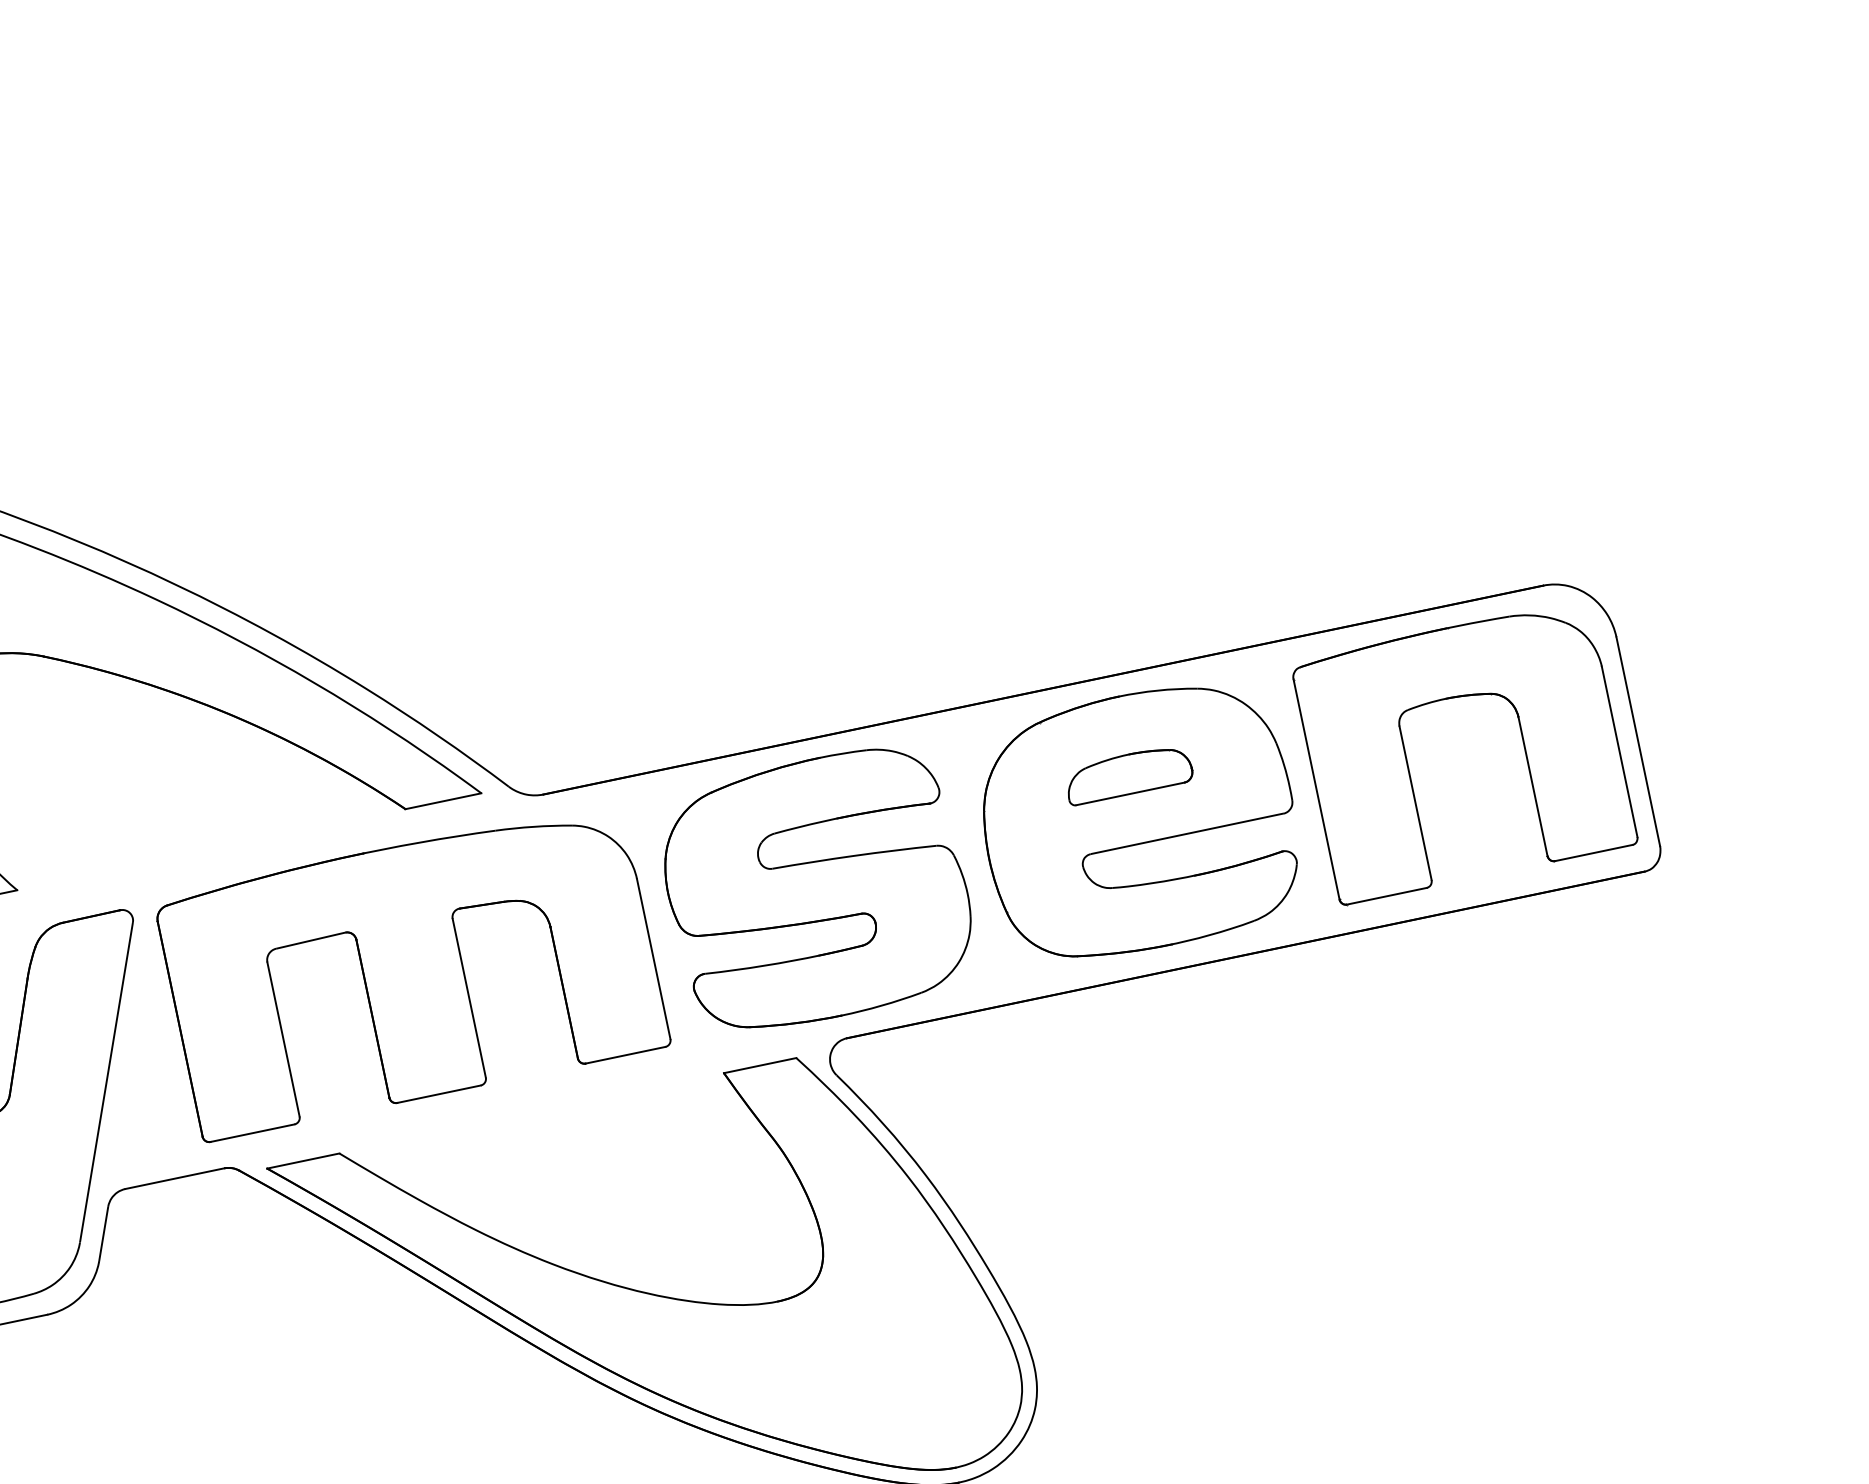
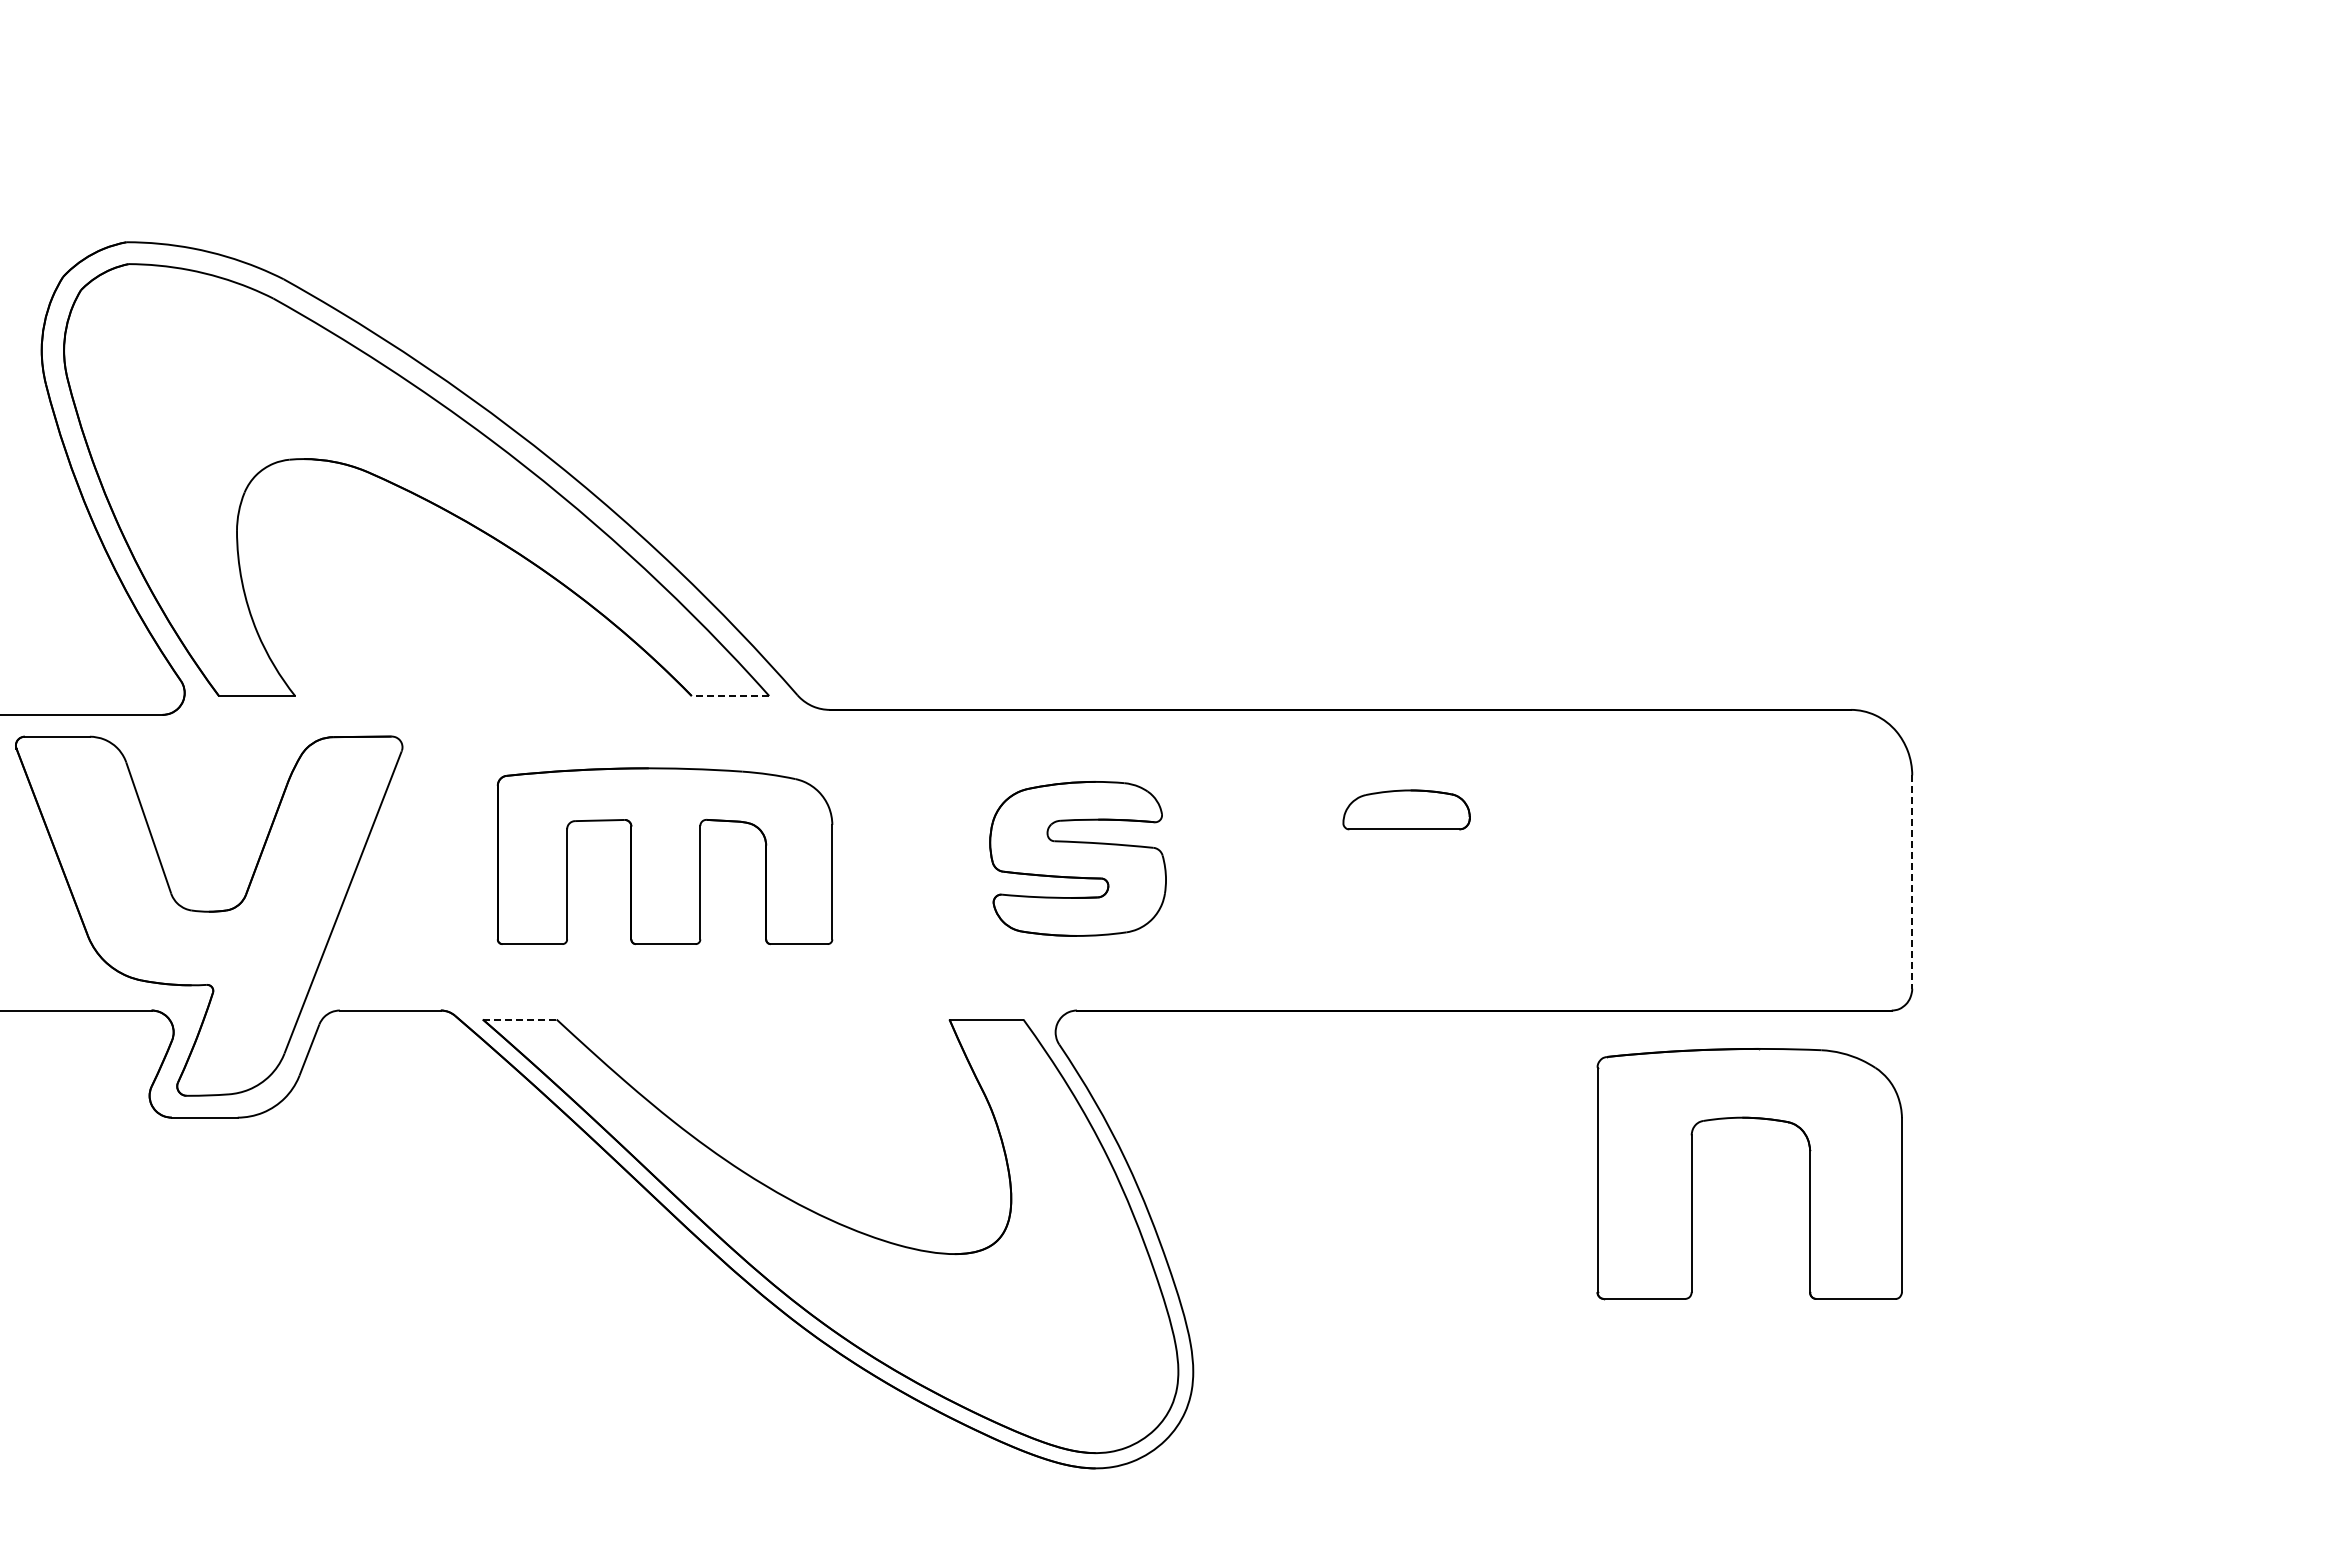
part: (1458, 697) -> (1755, 1119), moved
line: (1638, 742) -> (1912, 882), solid -> dashed
line: (443, 801) -> (730, 696), solid -> dashed
part: (1139, 821) -> (1407, 858), removed
part: (816, 889) -> (1077, 858), size x0.6
part: (411, 970) -> (664, 855), size x0.7
line: (303, 1161) -> (519, 1019), solid -> dashed

